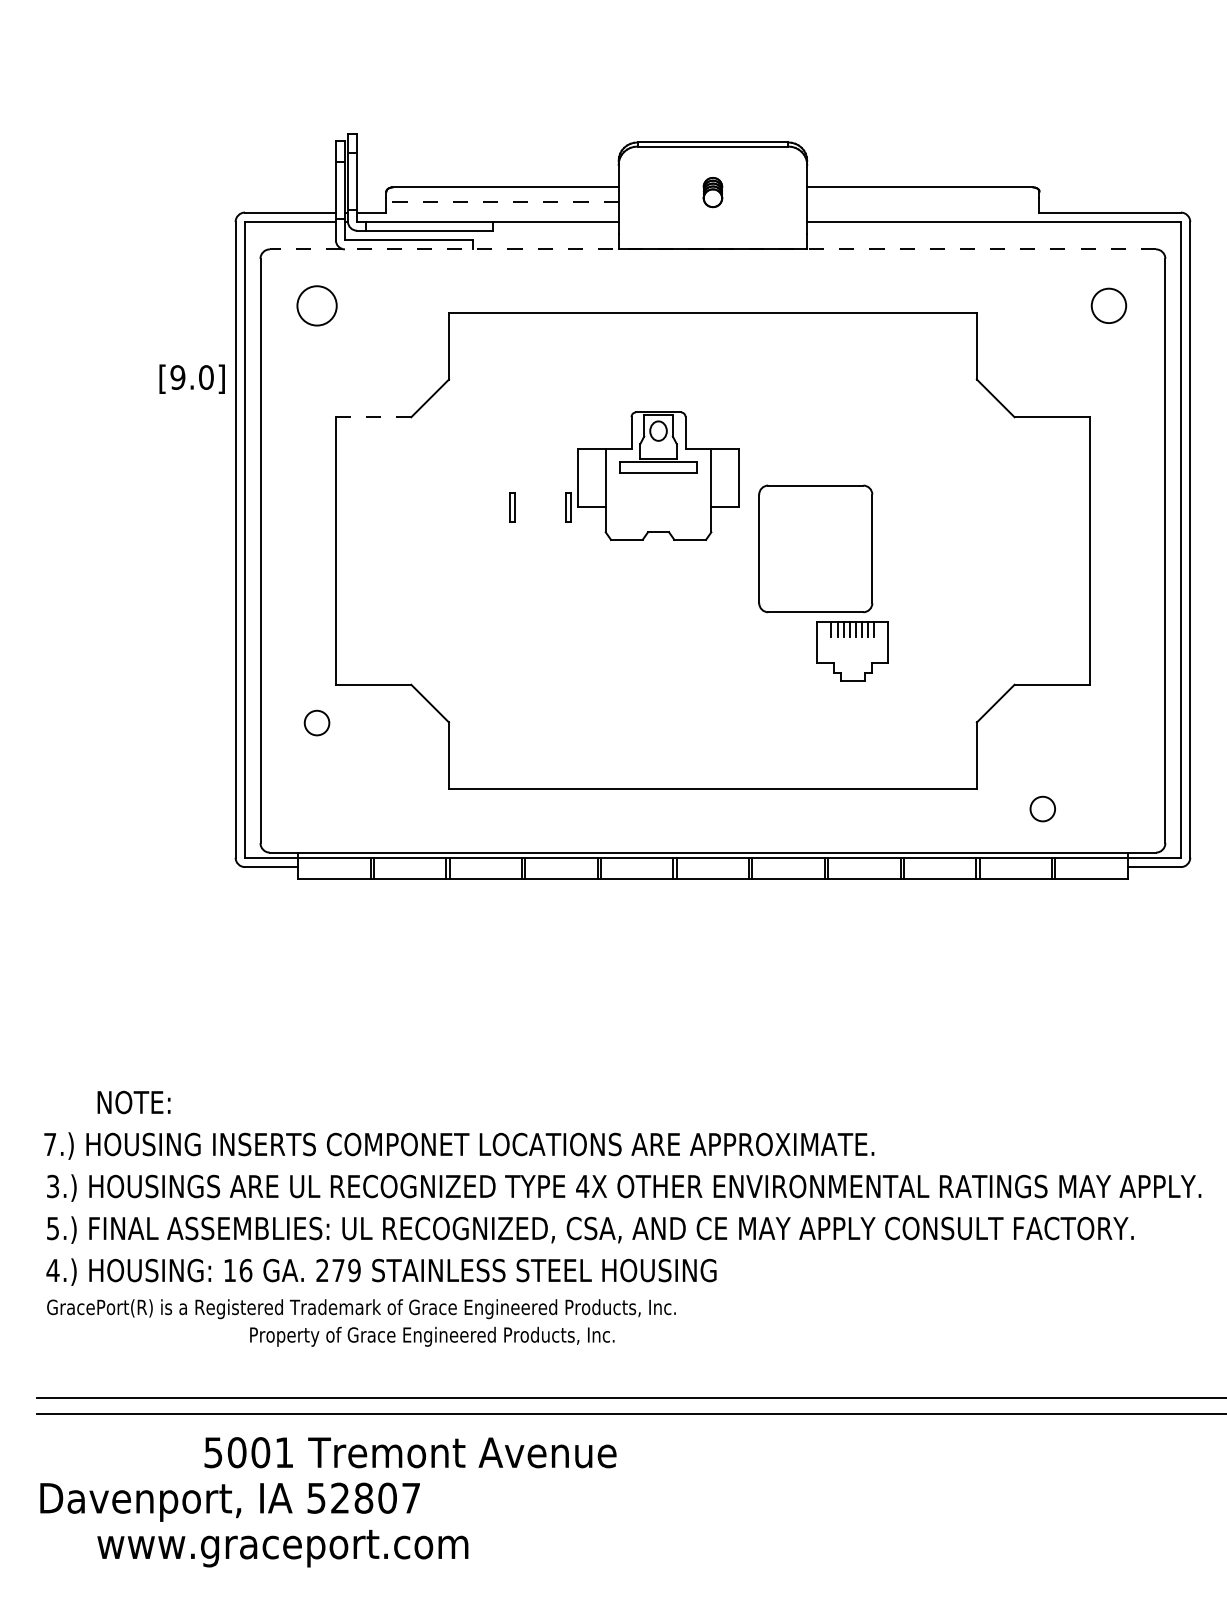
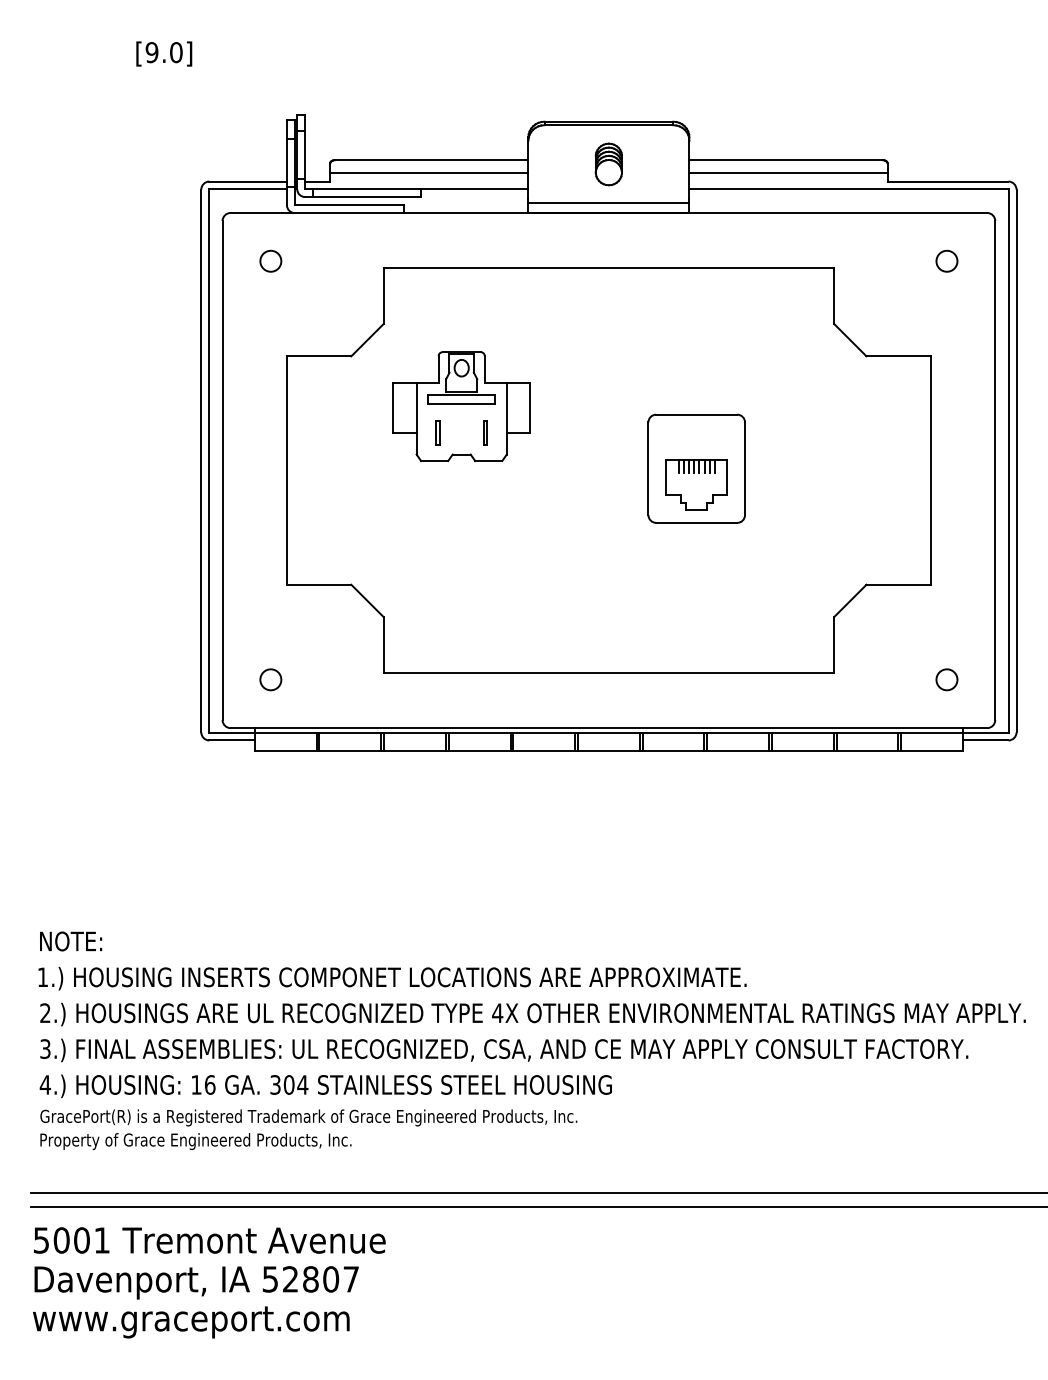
part: (712, 192) -> (608, 164), size x1.67
line: (502, 202) -> (429, 172), dashed -> solid
line: (923, 202) -> (788, 172), added
line: (712, 237) -> (608, 202), added
line: (712, 249) -> (608, 213), dashed -> solid
circle: (316, 305) -> (270, 260), size x0.62
circle: (1108, 305) -> (946, 260), size x0.71
text: (191, 378) -> (163, 53), moved
line: (373, 417) -> (319, 356), dashed -> solid
part: (658, 475) -> (461, 406), moved
part: (852, 651) -> (696, 484), moved
circle: (316, 722) -> (270, 679), moved
circle: (1042, 808) -> (946, 679), moved
text: (133, 1102) -> (70, 941), moved
text: (49, 1144) -> (42, 977), 7.) -> 1.)
text: (53, 1186) -> (45, 1013), 3.) -> 2.)
text: (53, 1227) -> (45, 1048), 5.) -> 3.)
text: (338, 1270) -> (289, 1084), 279 -> 304
text: (432, 1336) -> (196, 1141), moved
text: (410, 1452) -> (209, 1240), moved
text: (282, 1548) -> (190, 1322), moved

